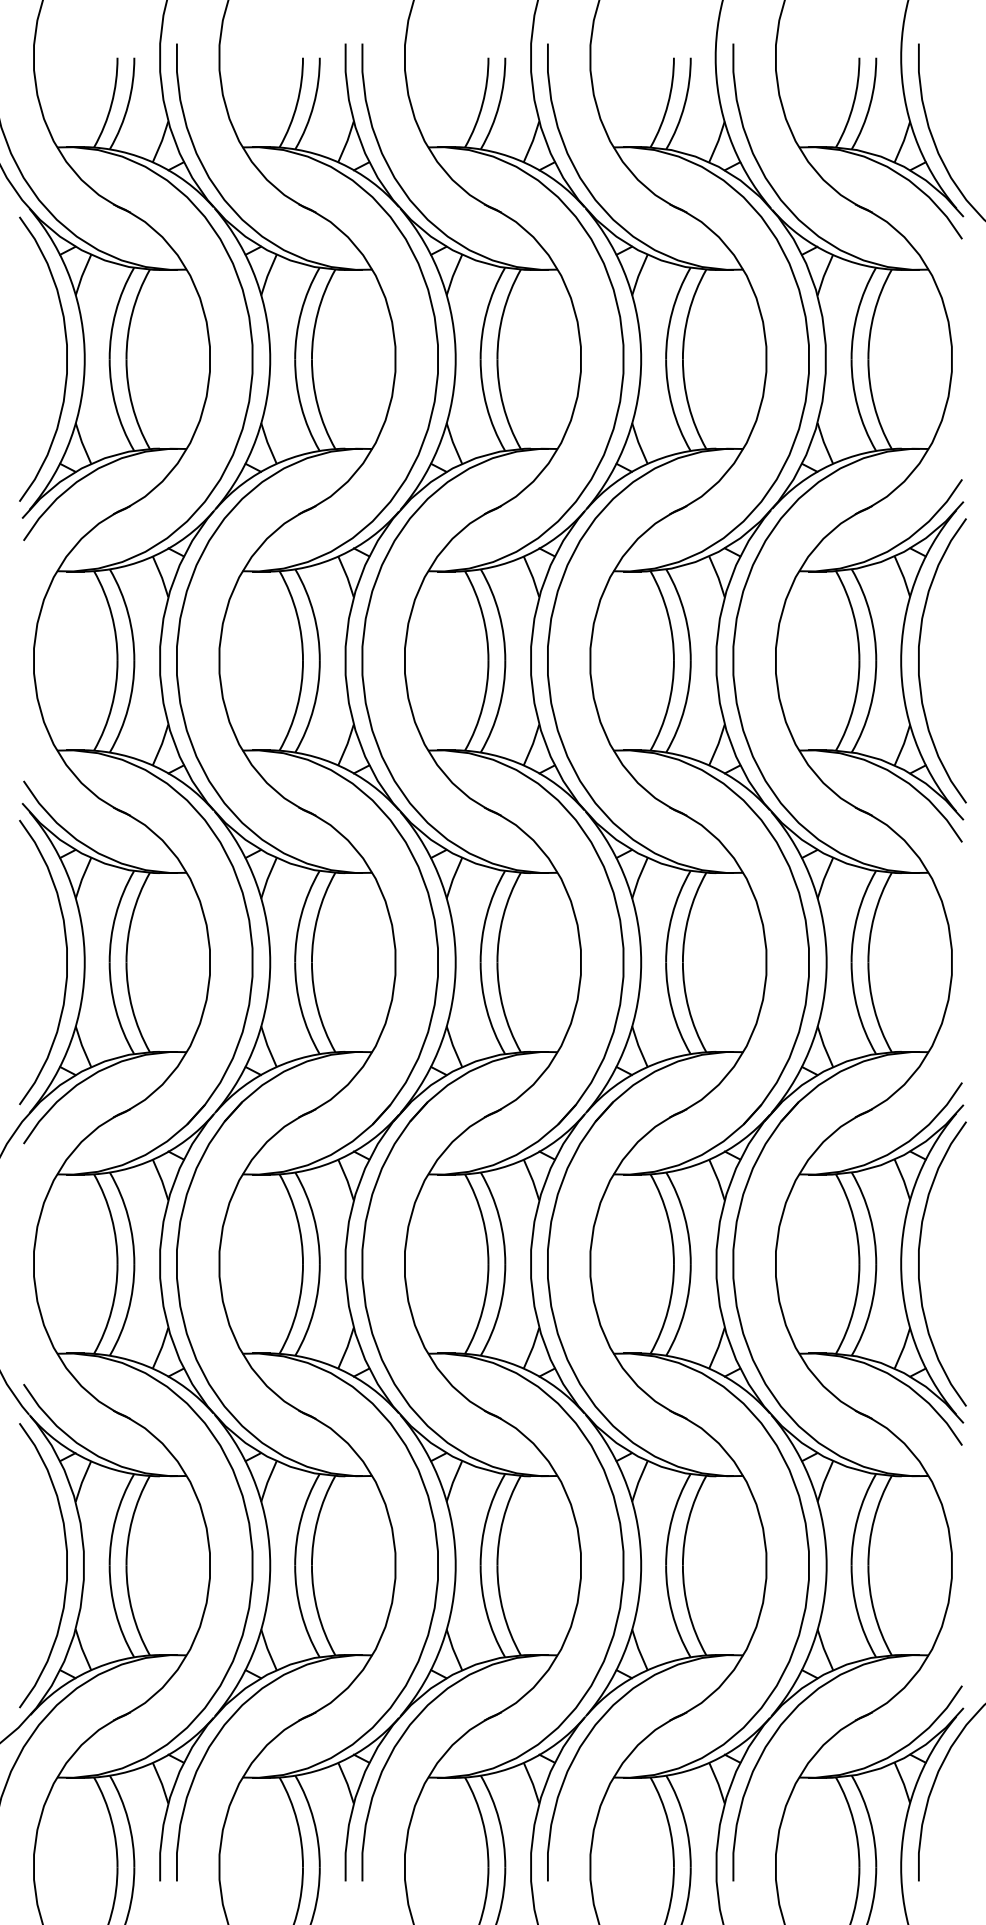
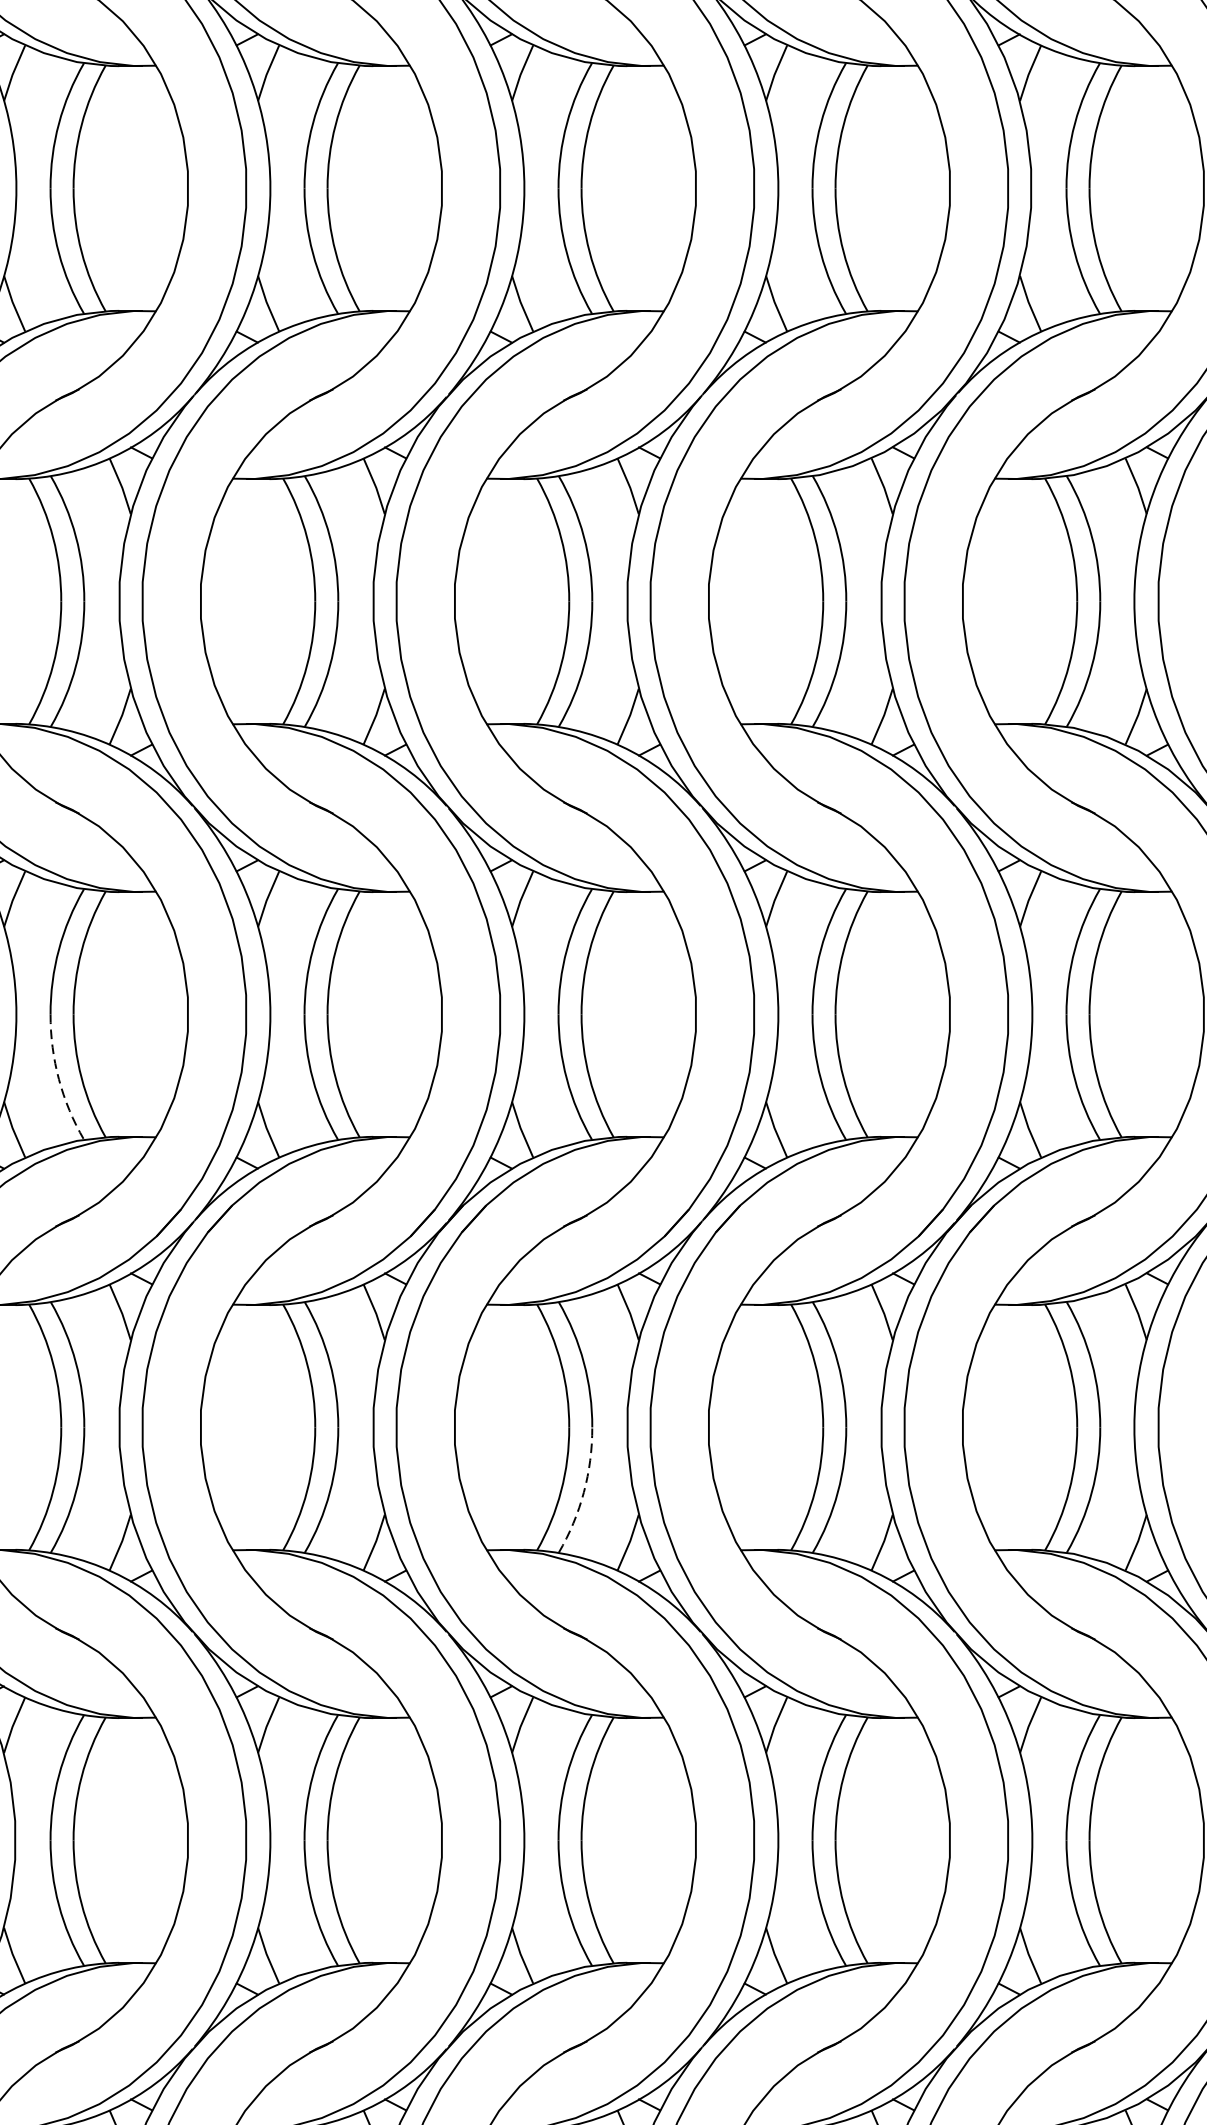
arc: (115, 1009) -> (58, 1078), solid -> dashed
arc: (499, 1311) -> (584, 1492), solid -> dashed

